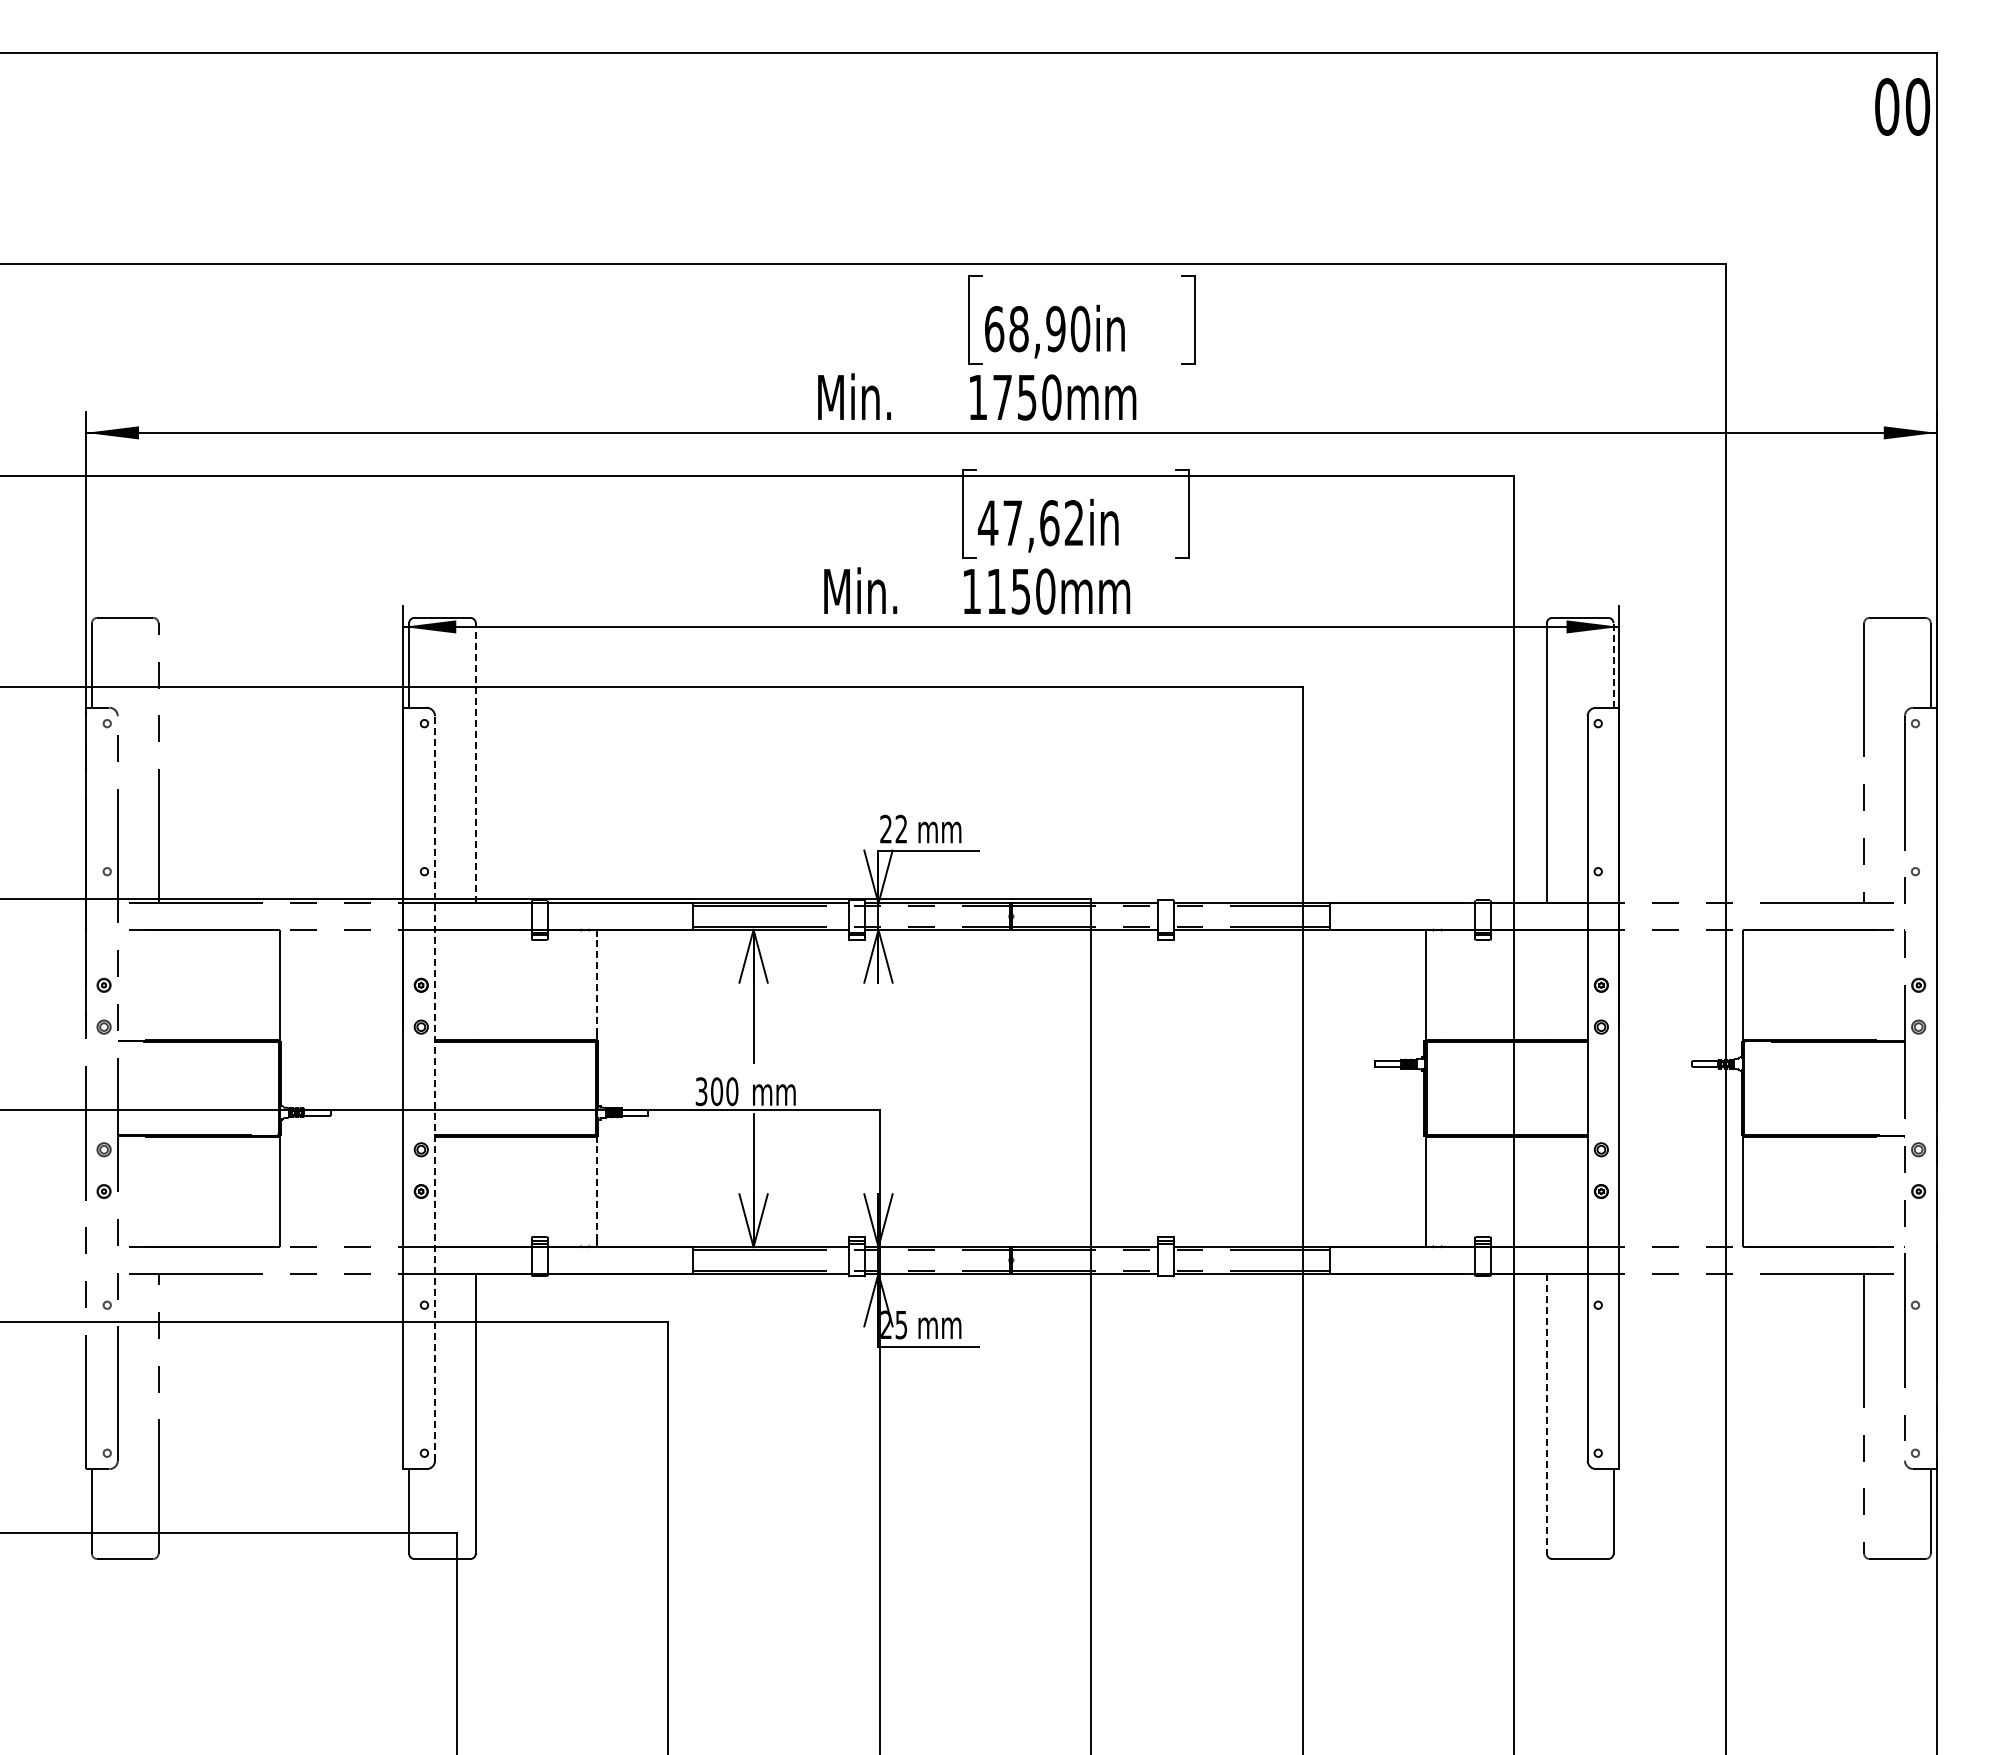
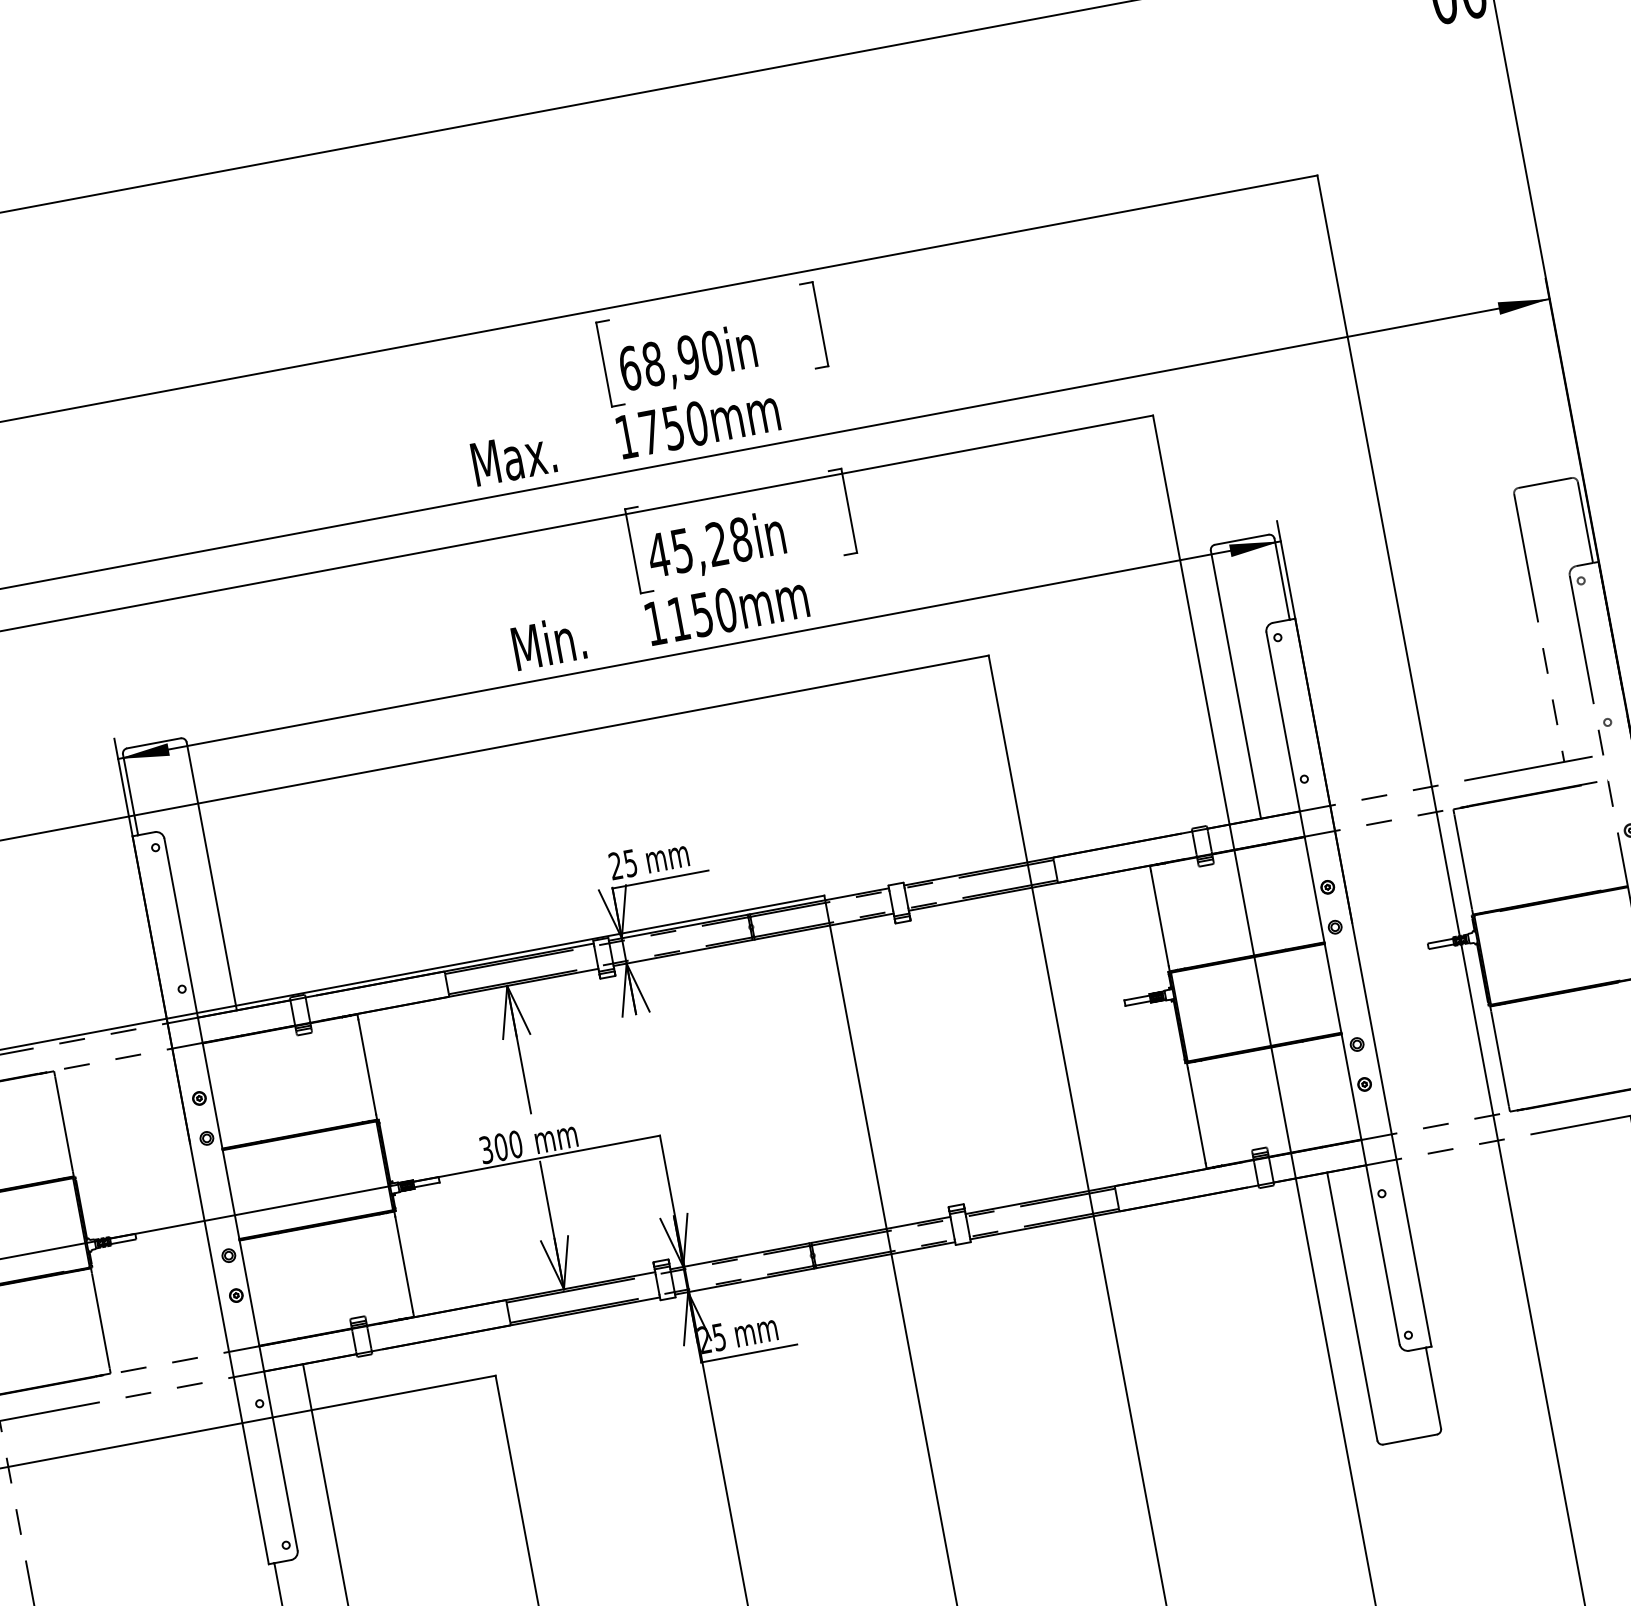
text: (876, 396) -> (529, 454), Min. -> Max.
text: (1043, 523) -> (711, 545), 47,62in -> 45,28in
line: (1613, 664) -> (1281, 578), dashed -> solid
line: (475, 762) -> (211, 875), dashed -> solid
text: (901, 828) -> (630, 862), 22 -> 25
line: (596, 985) -> (366, 1067), dashed -> solid
line: (435, 1087) -> (231, 1193), dashed -> solid
line: (596, 1191) -> (403, 1264), dashed -> solid
line: (1546, 1414) -> (1352, 1307), dashed -> solid

